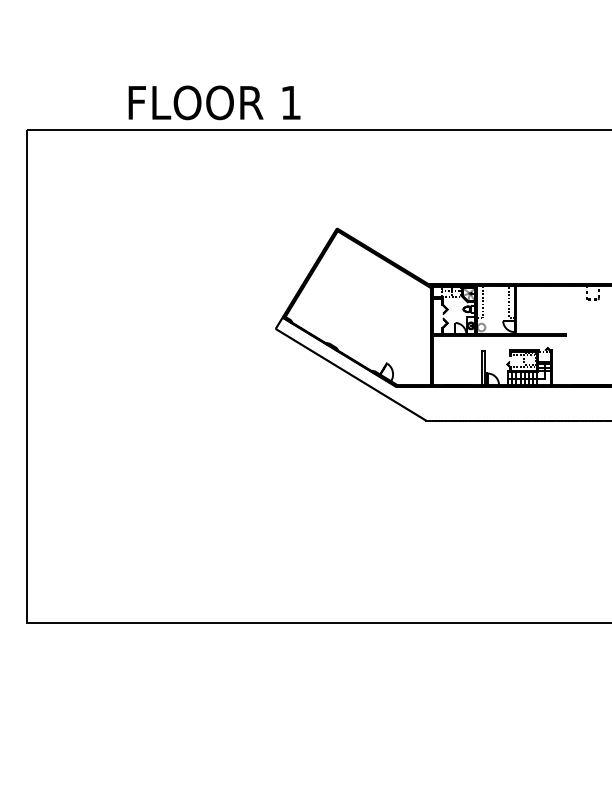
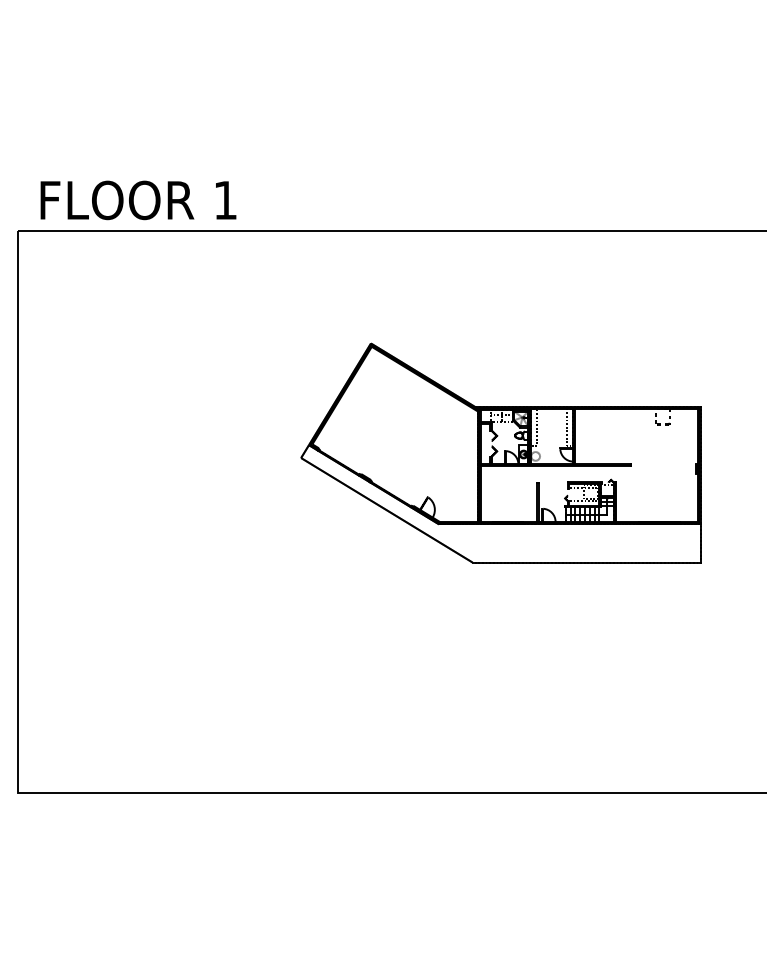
text: (214, 102) -> (138, 200), moved

